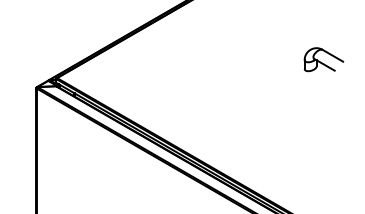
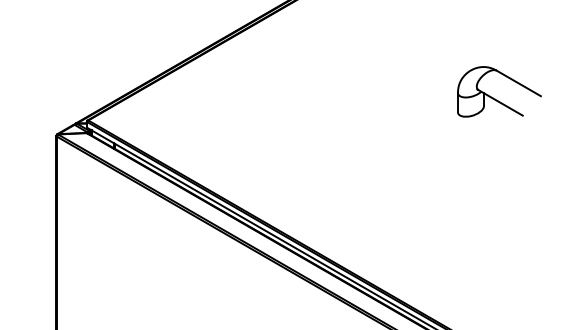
part: (323, 59) -> (498, 91), size x1.4

